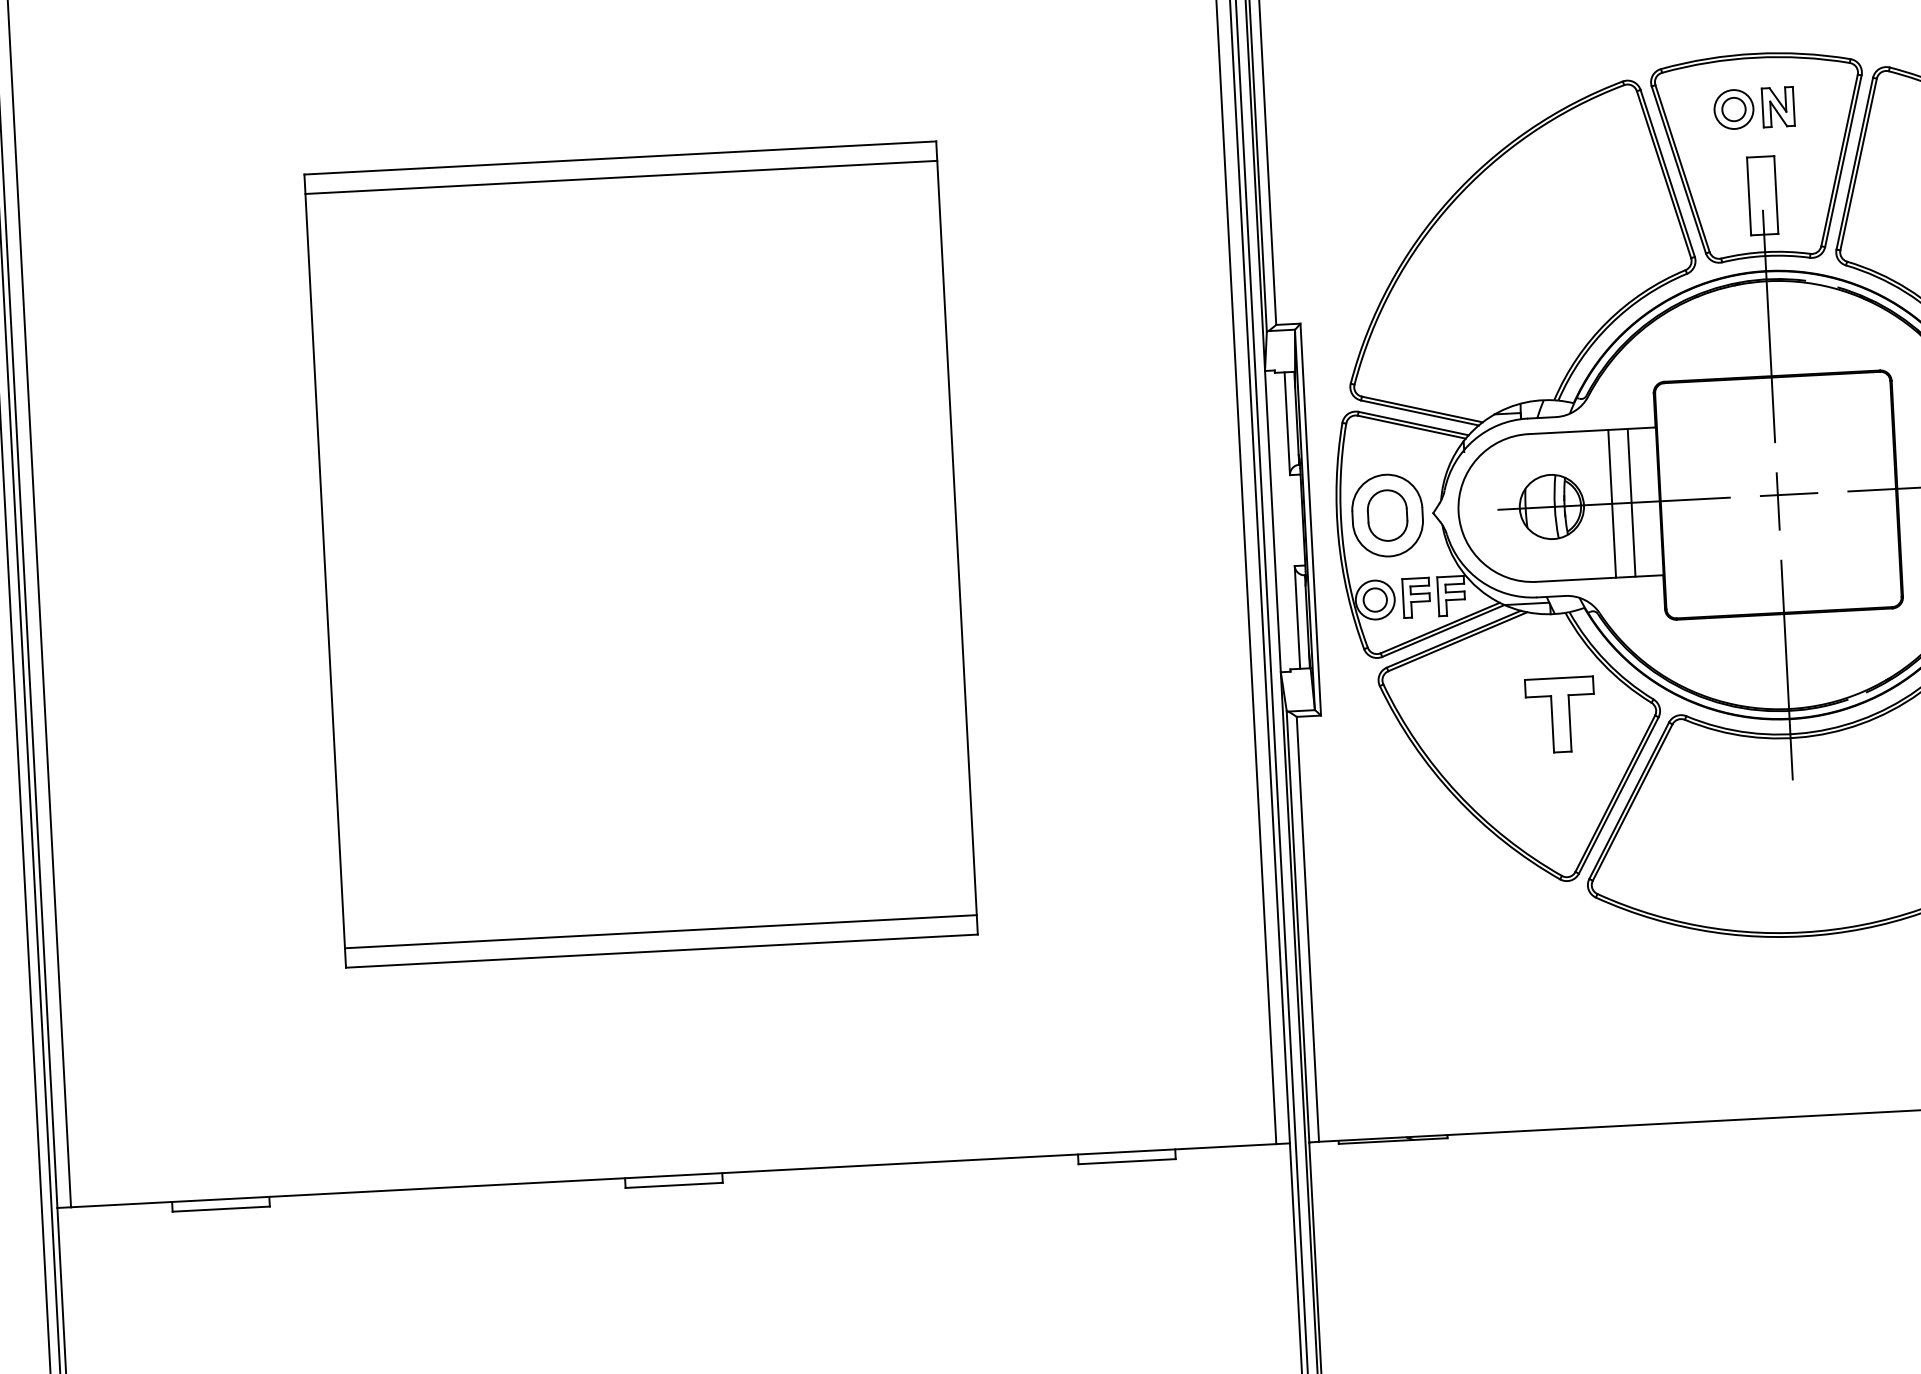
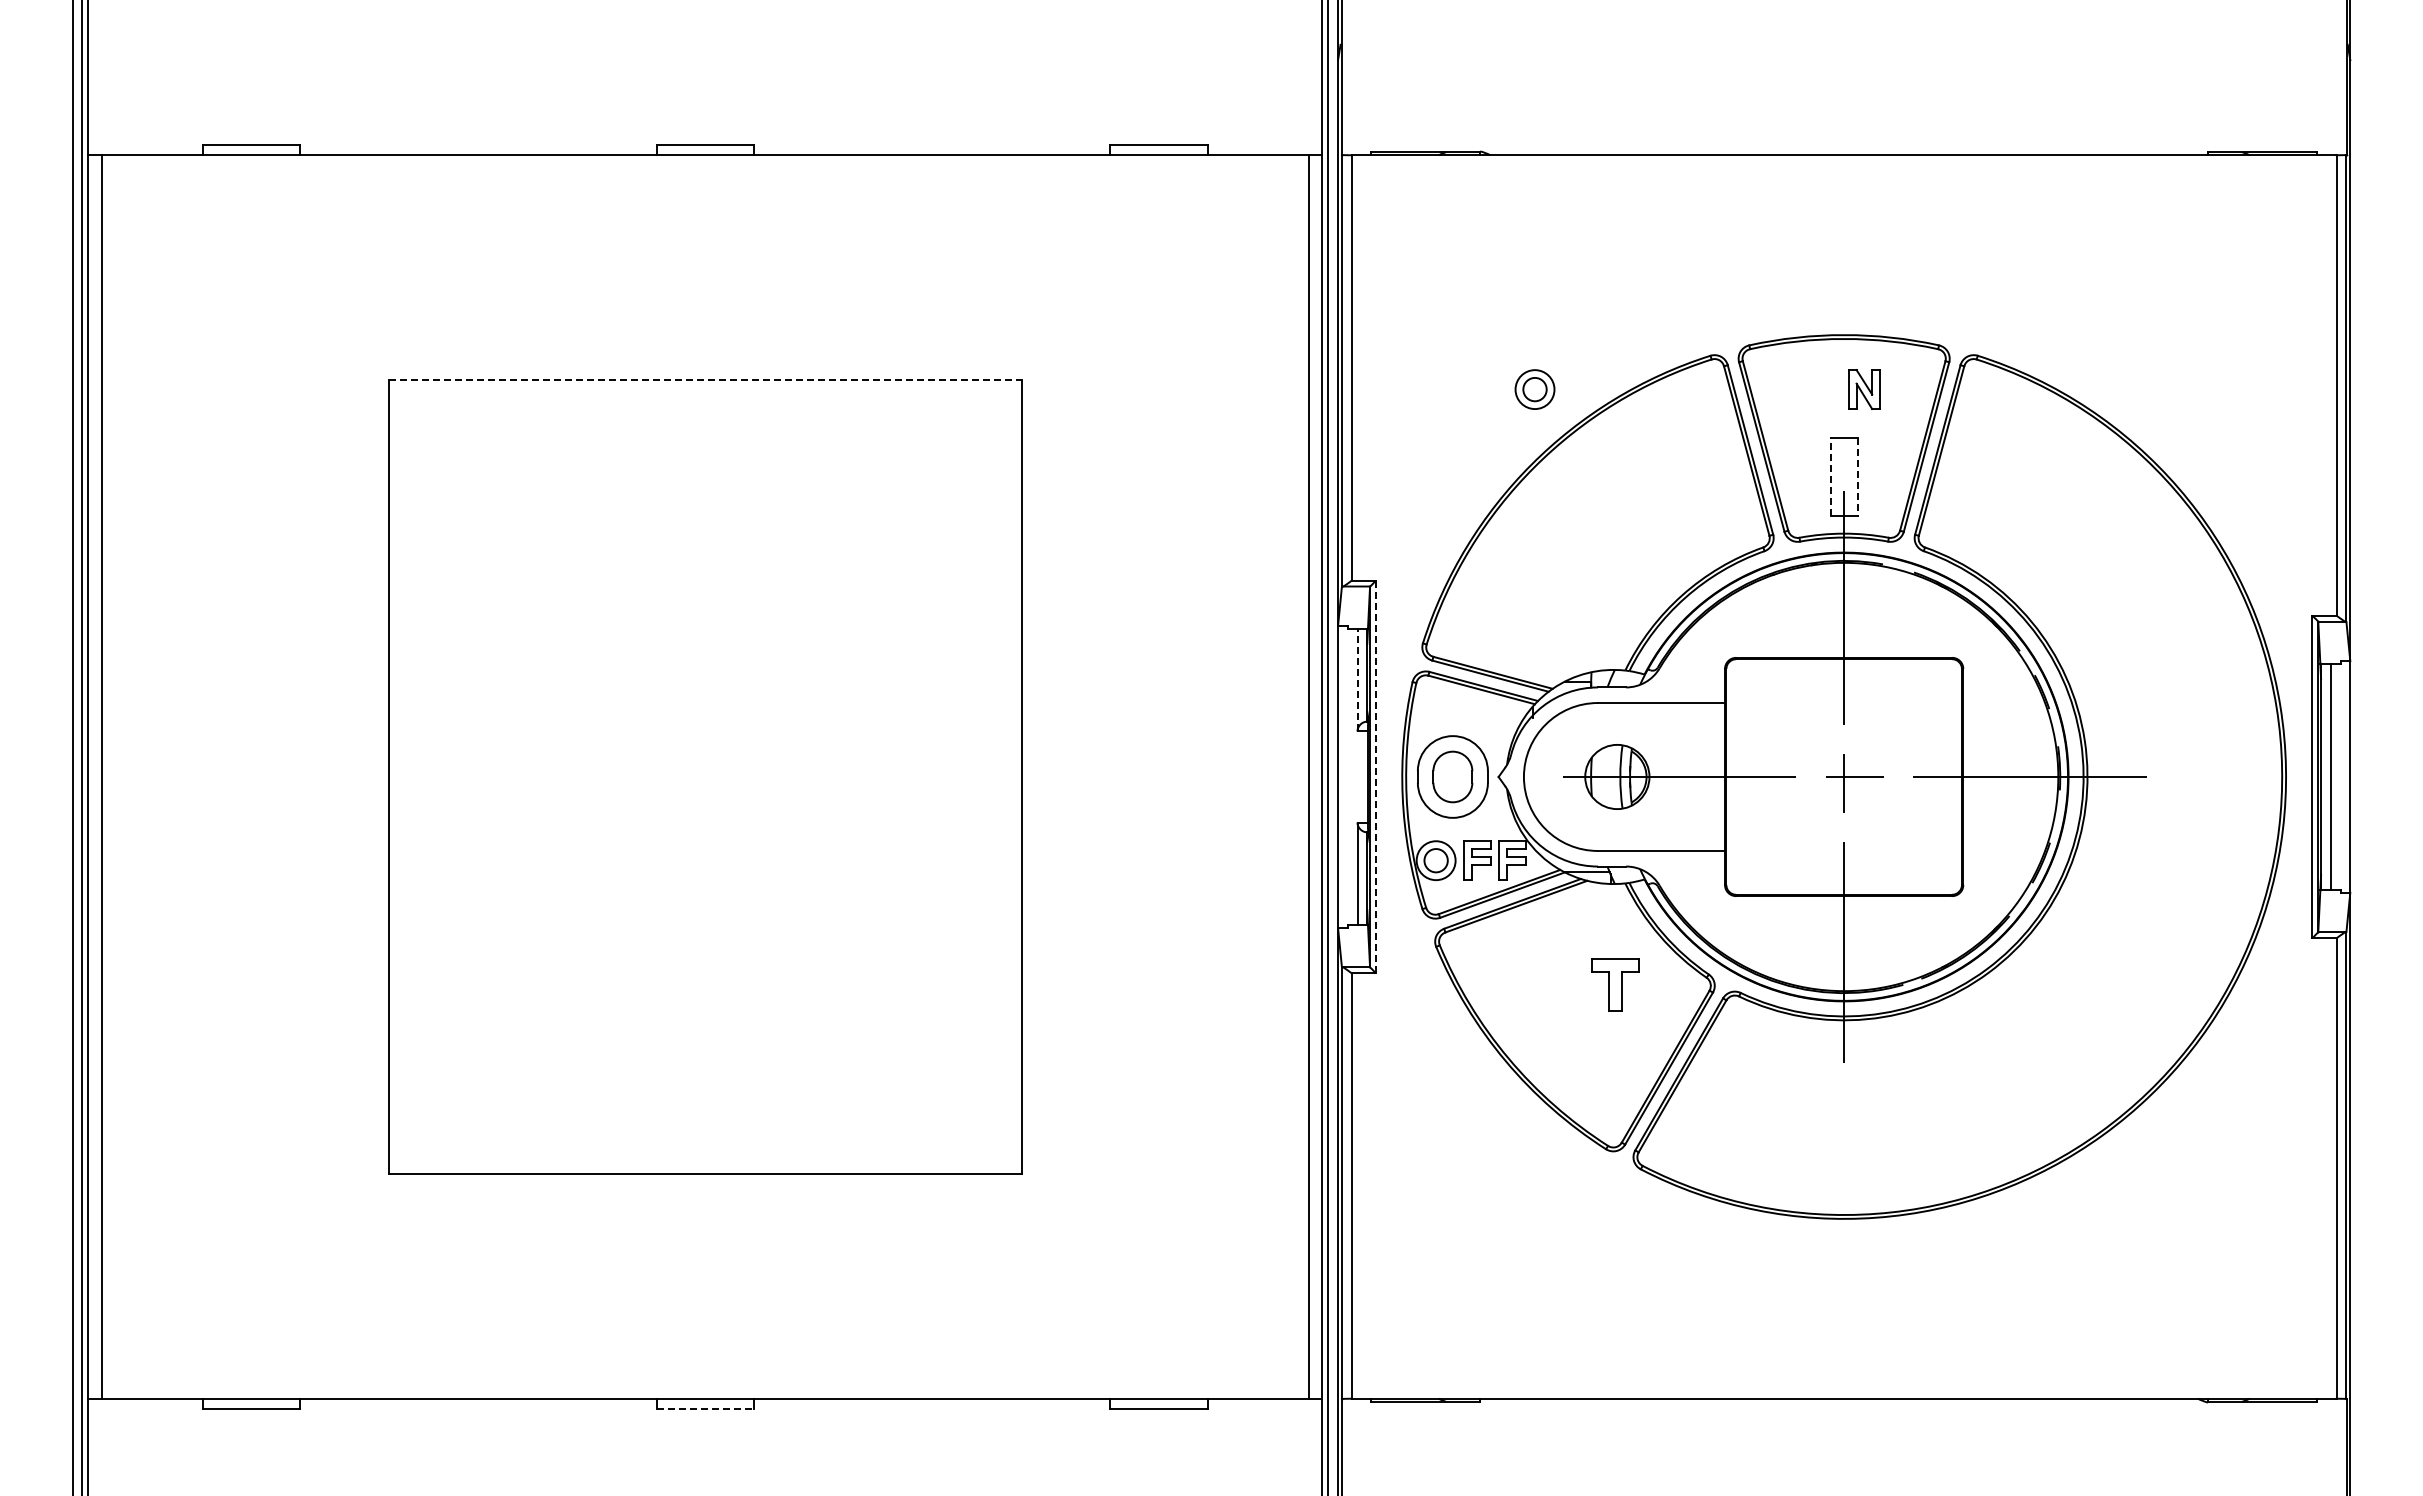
part: (1733, 109) -> (1534, 389), moved
line: (620, 157) -> (705, 379), solid -> dashed
line: (621, 177) -> (705, 399), removed
line: (1776, 195) -> (1857, 477), solid -> dashed
line: (1749, 196) -> (1830, 477), solid -> dashed
line: (1287, 423) -> (1357, 679), solid -> dashed
line: (1631, 502) -> (1697, 776), removed
line: (1611, 503) -> (1677, 776), removed
line: (1310, 520) -> (1375, 777), solid -> dashed
part: (1560, 714) -> (1615, 984), size x0.7
line: (661, 931) -> (705, 1154), removed
line: (674, 1185) -> (705, 1408), solid -> dashed

